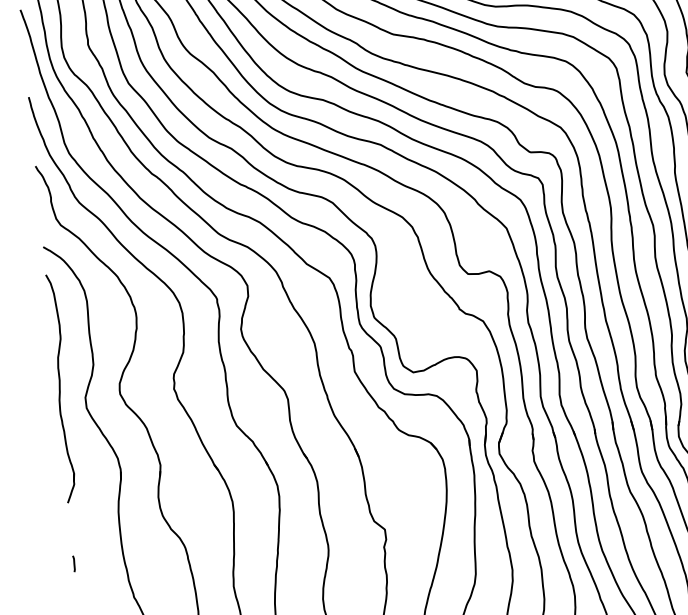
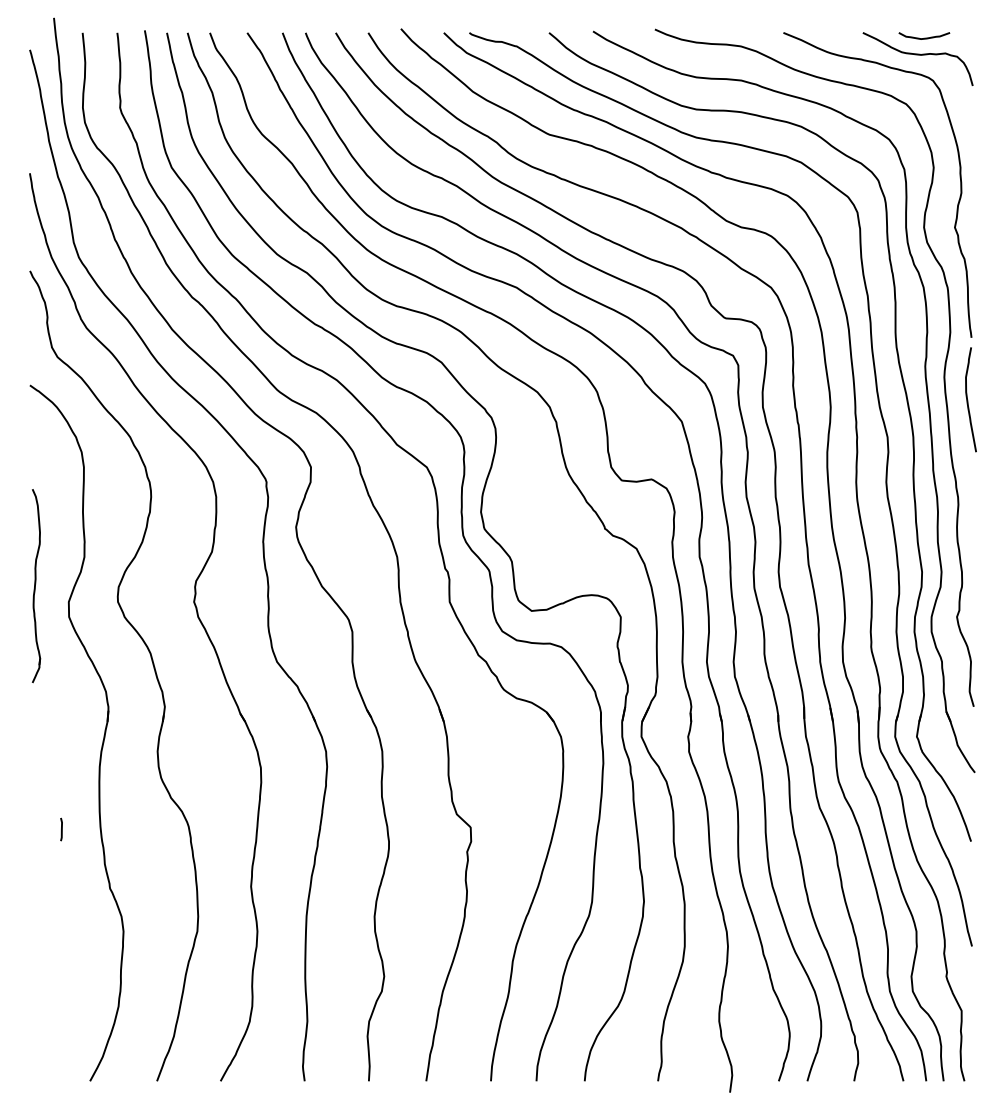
part: (61, 388) -> (36, 585), size x0.6
line: (74, 563) -> (61, 829), moved

